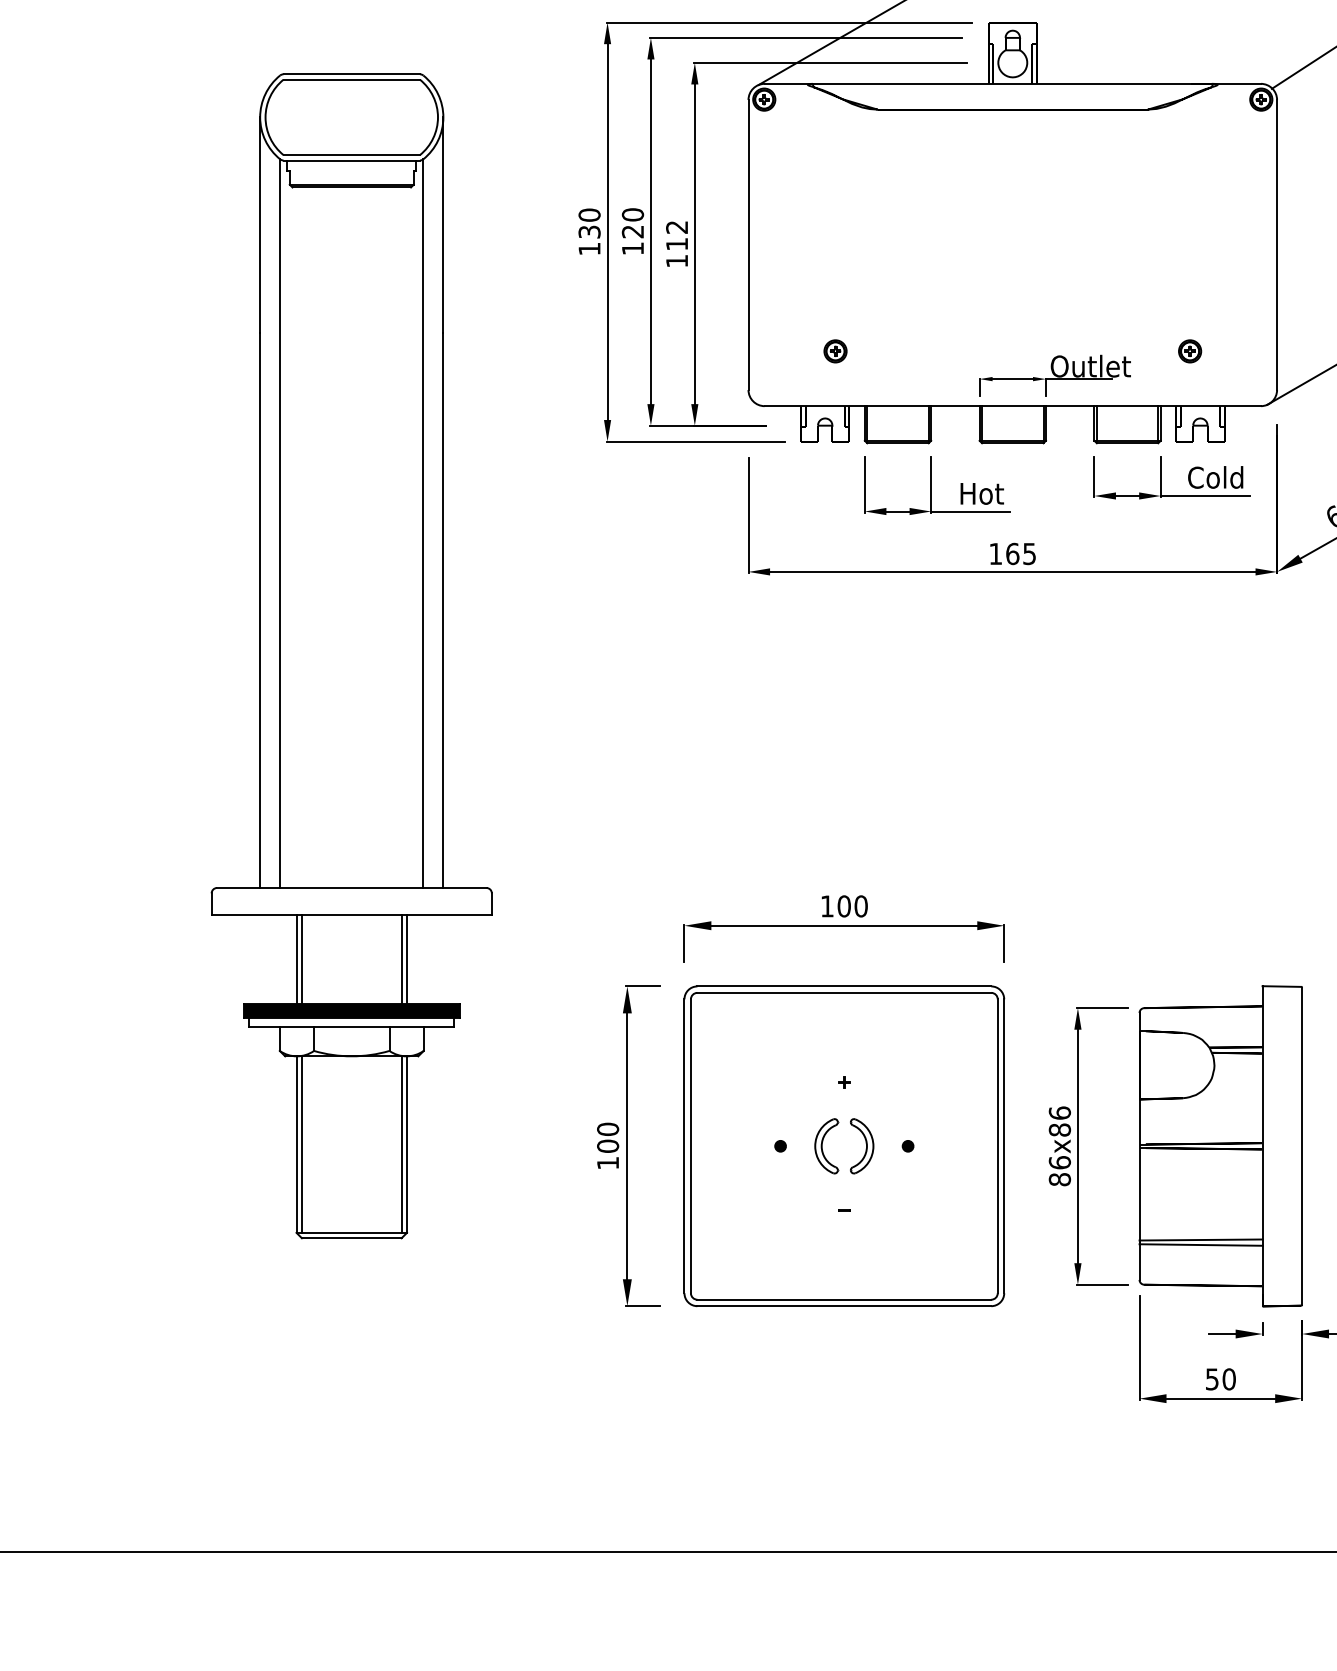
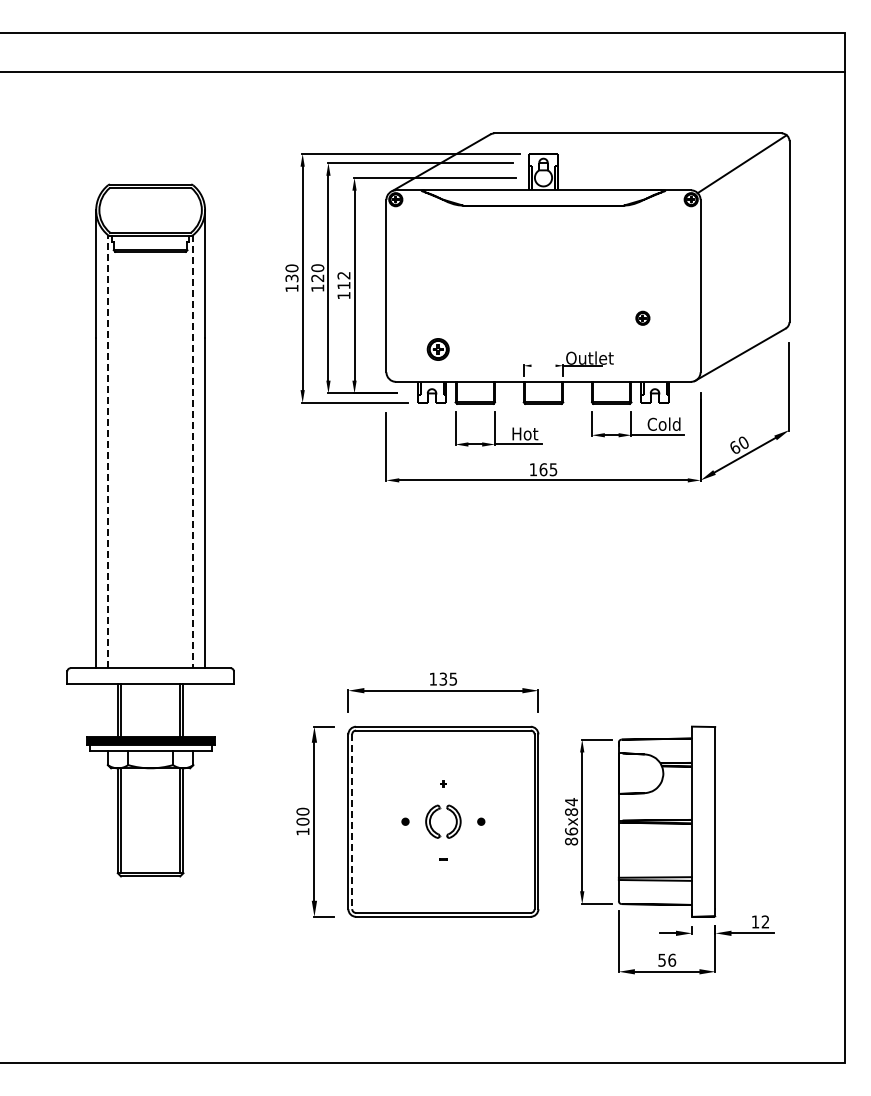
part: (834, 350) -> (437, 348), size x1.6
part: (1189, 350) -> (642, 317), moved
line: (1012, 378) -> (543, 365), removed
line: (280, 523) -> (108, 451), solid -> dashed
line: (423, 523) -> (193, 451), solid -> dashed
text: (852, 905) -> (448, 678), 100 -> 135
text: (1059, 1113) -> (571, 802), 86x86 -> 86x84
line: (691, 1147) -> (352, 822), solid -> dashed
text: (1229, 1378) -> (672, 959), 50 -> 56

